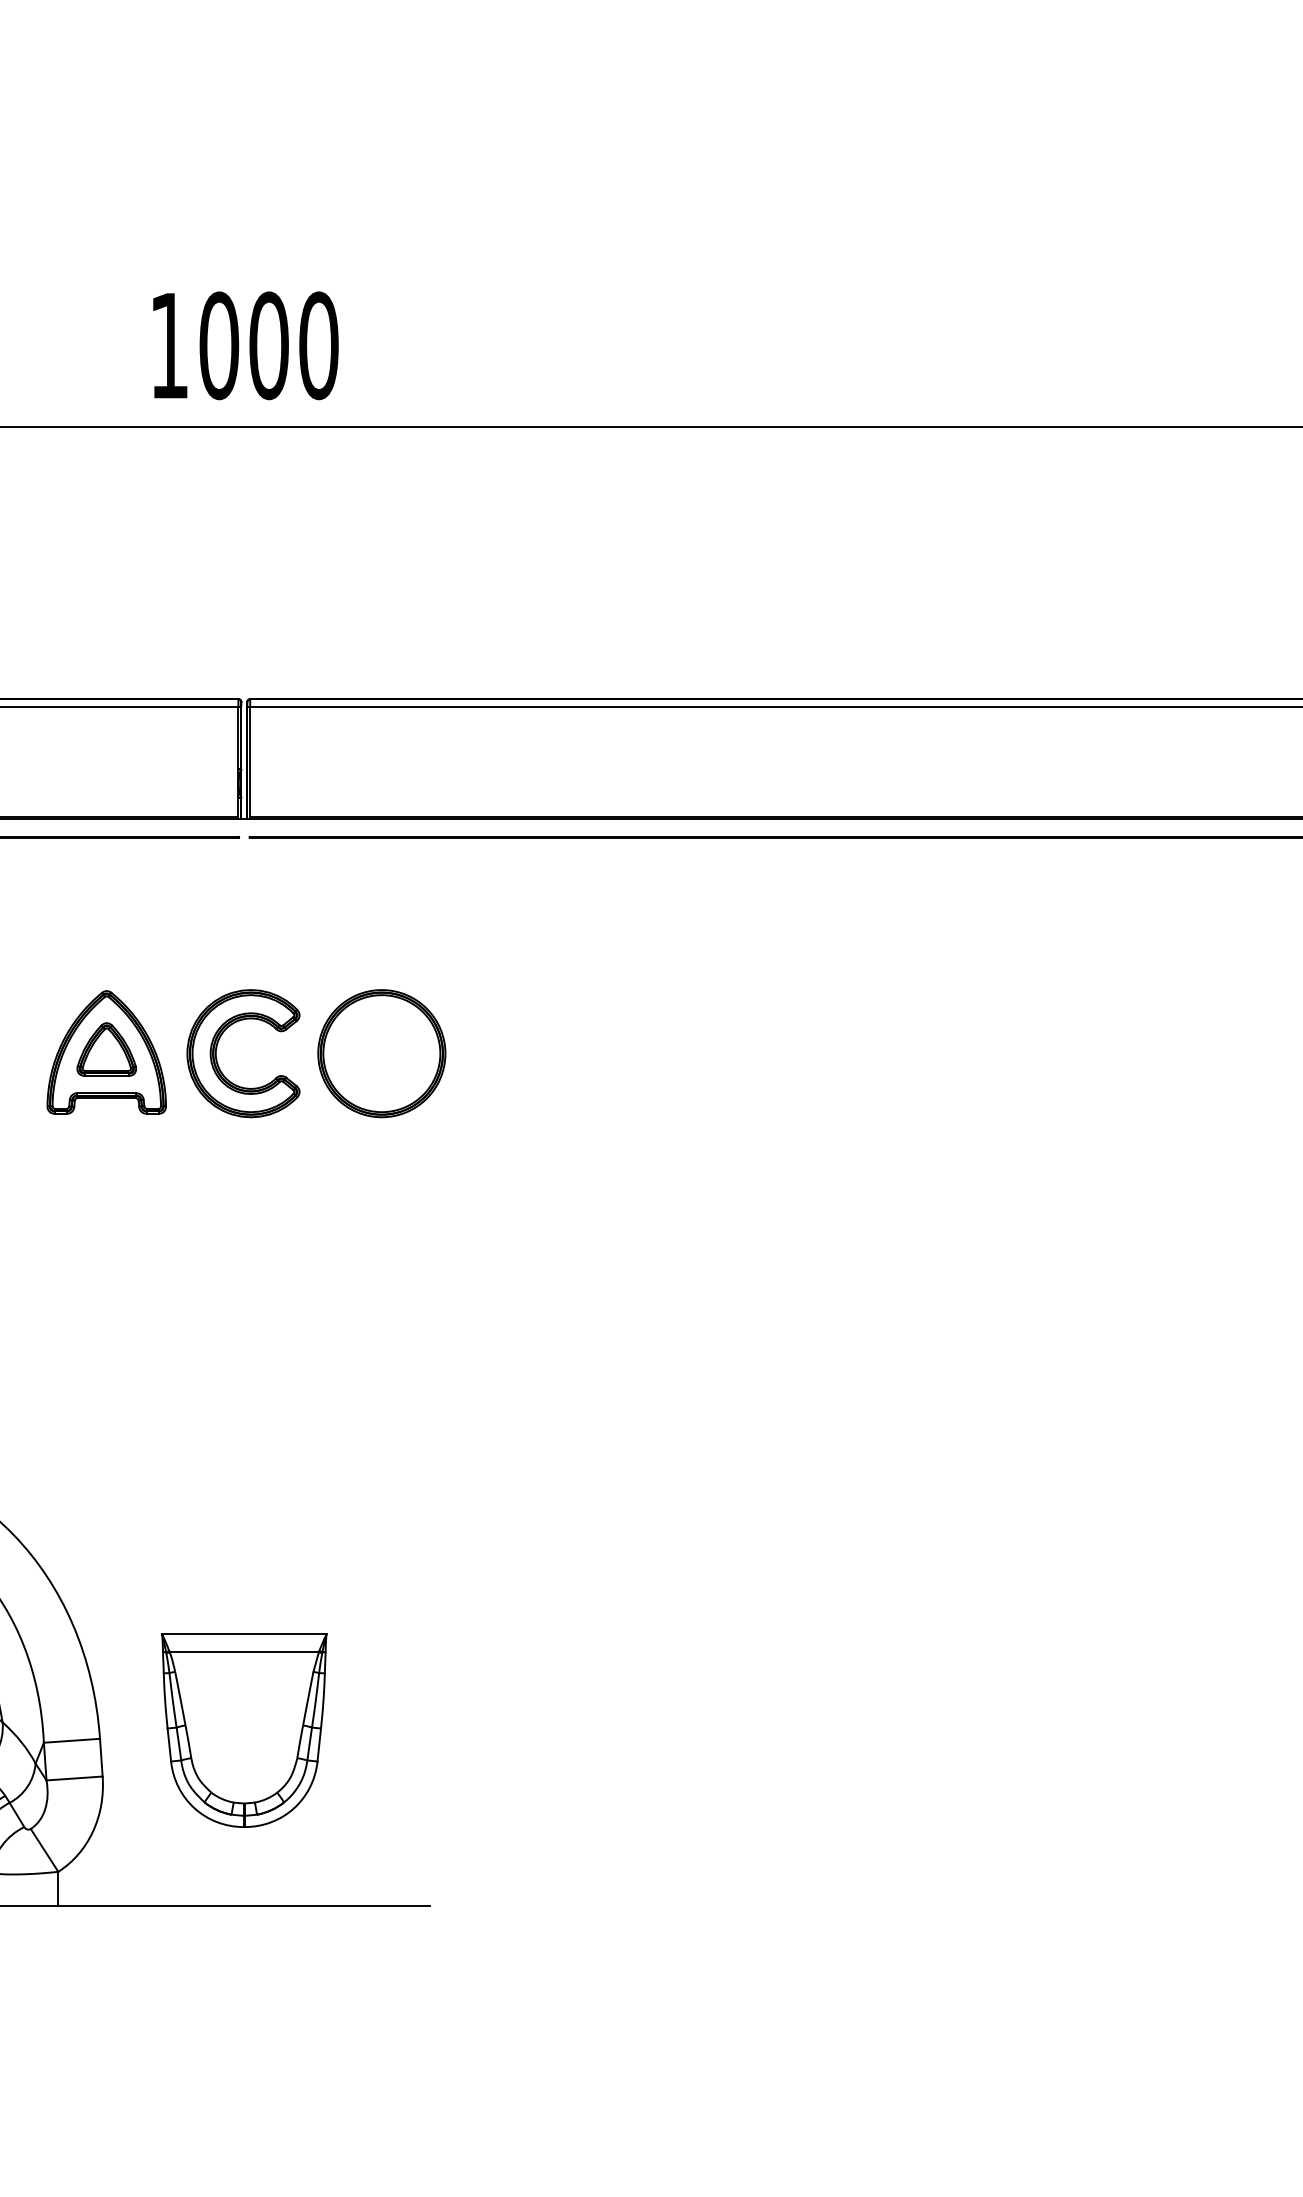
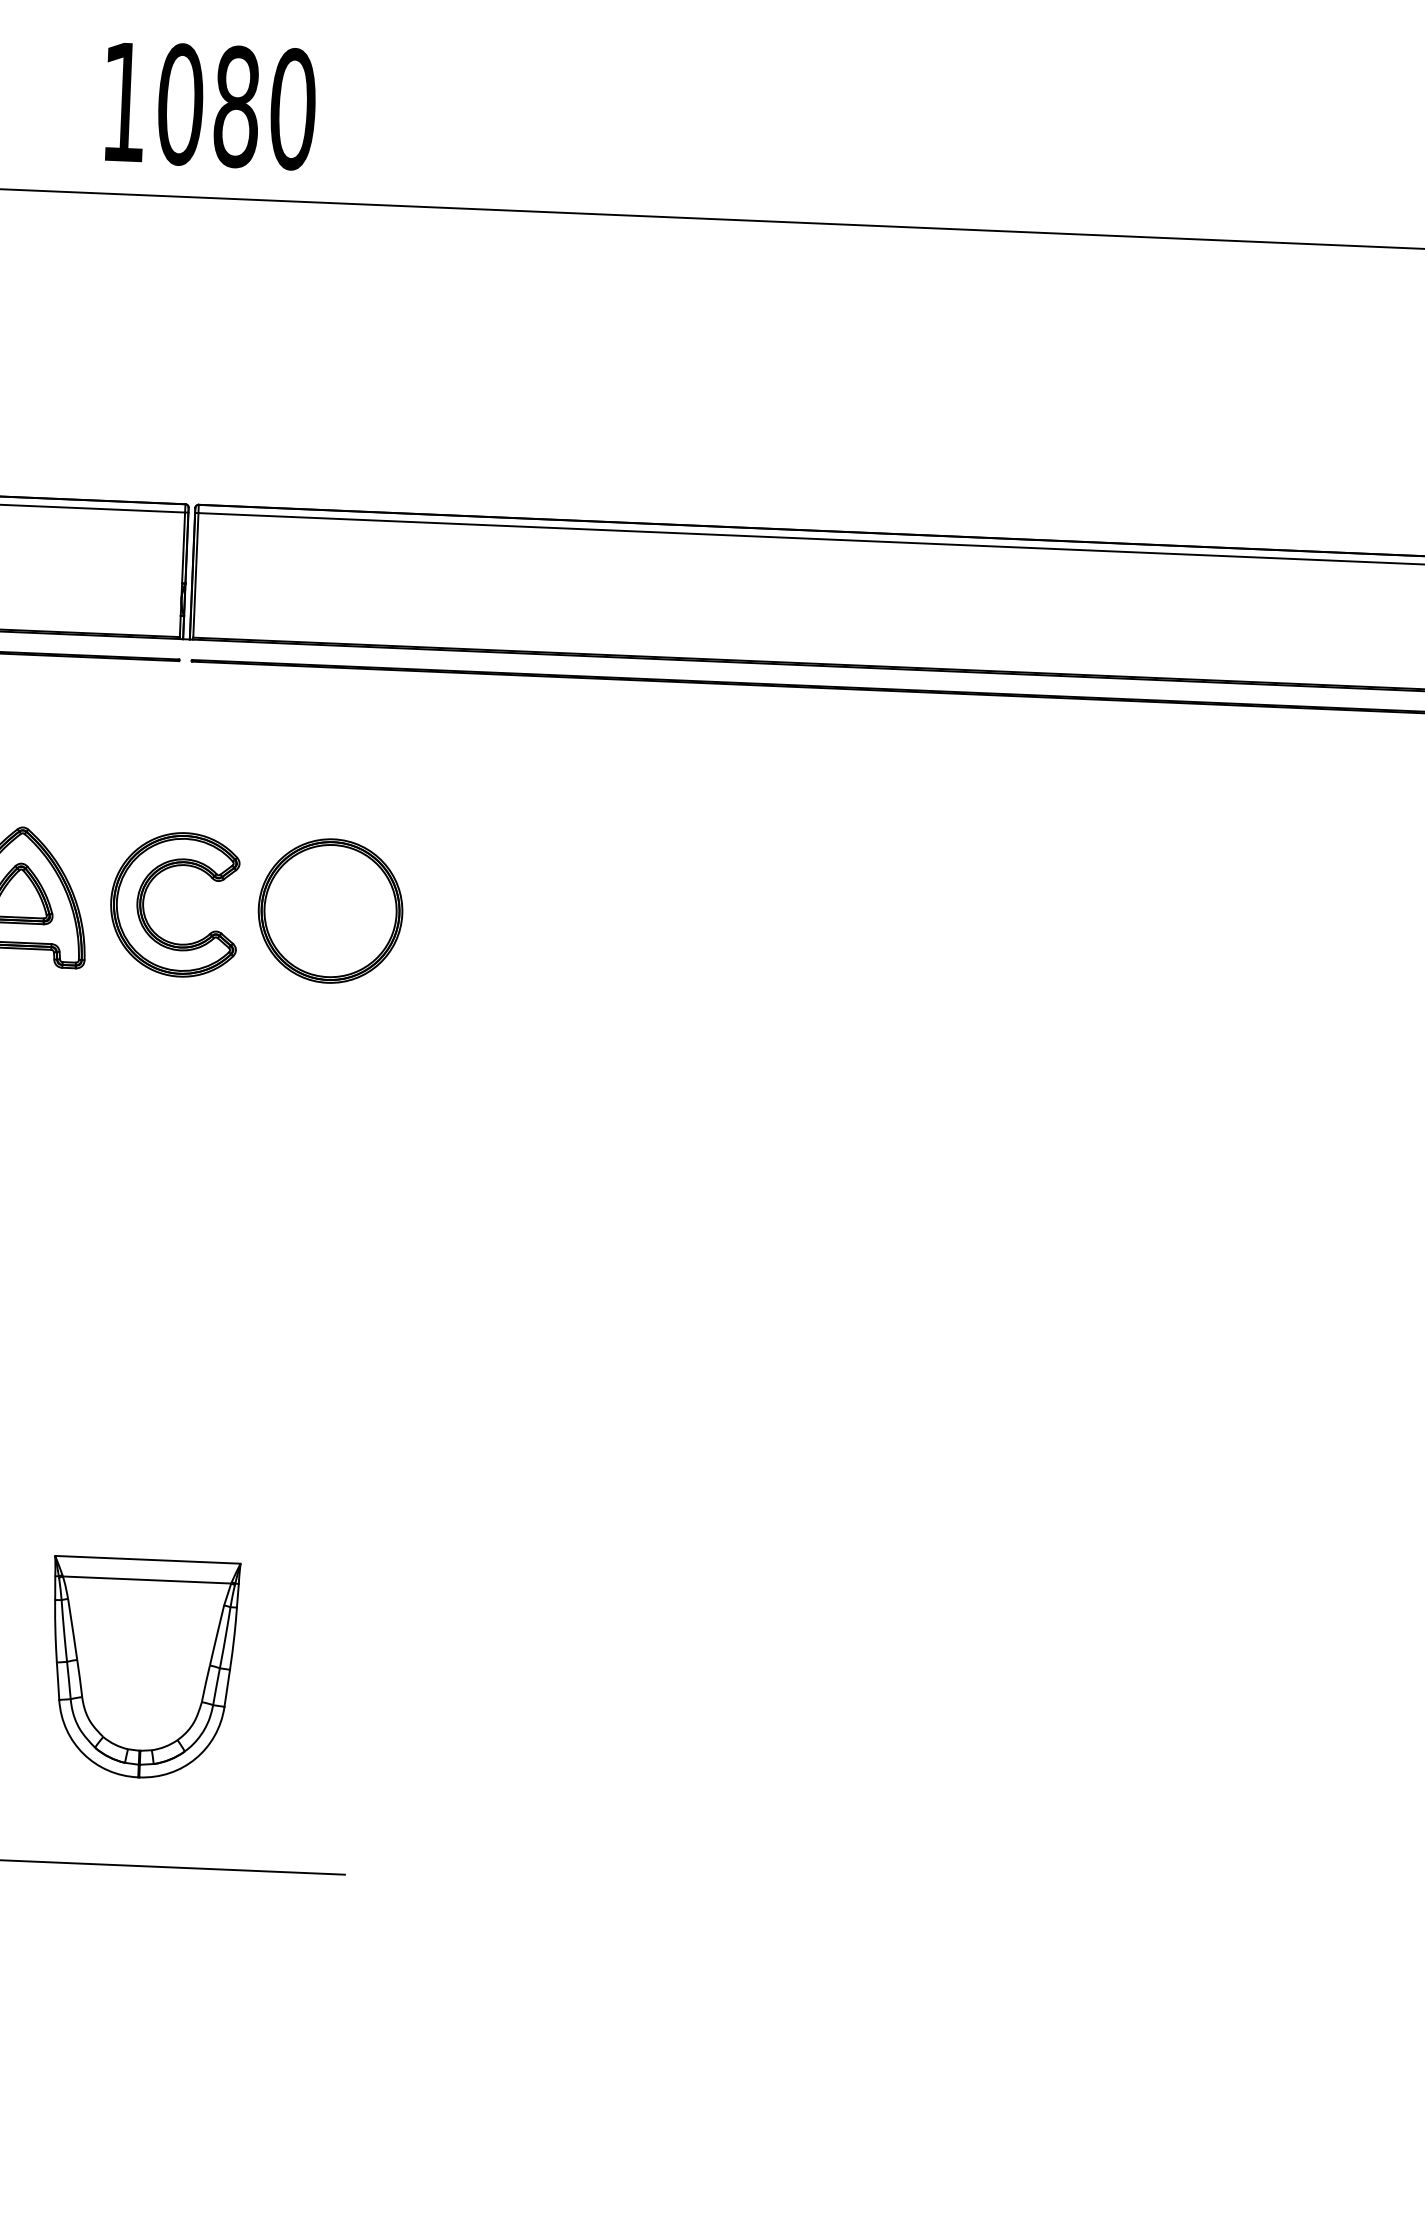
text: (268, 345) -> (236, 106), 1000 -> 1080

